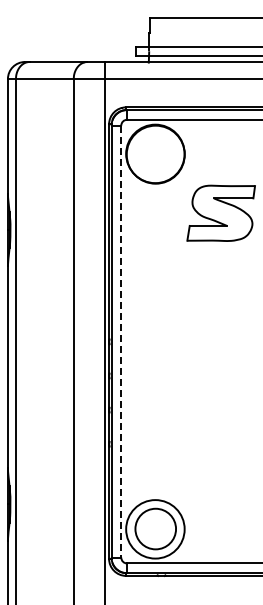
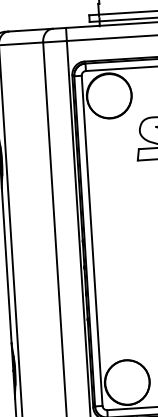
line: (121, 341) -> (92, 240), dashed -> solid
circle: (155, 529) -> (127, 382), size x1.43

